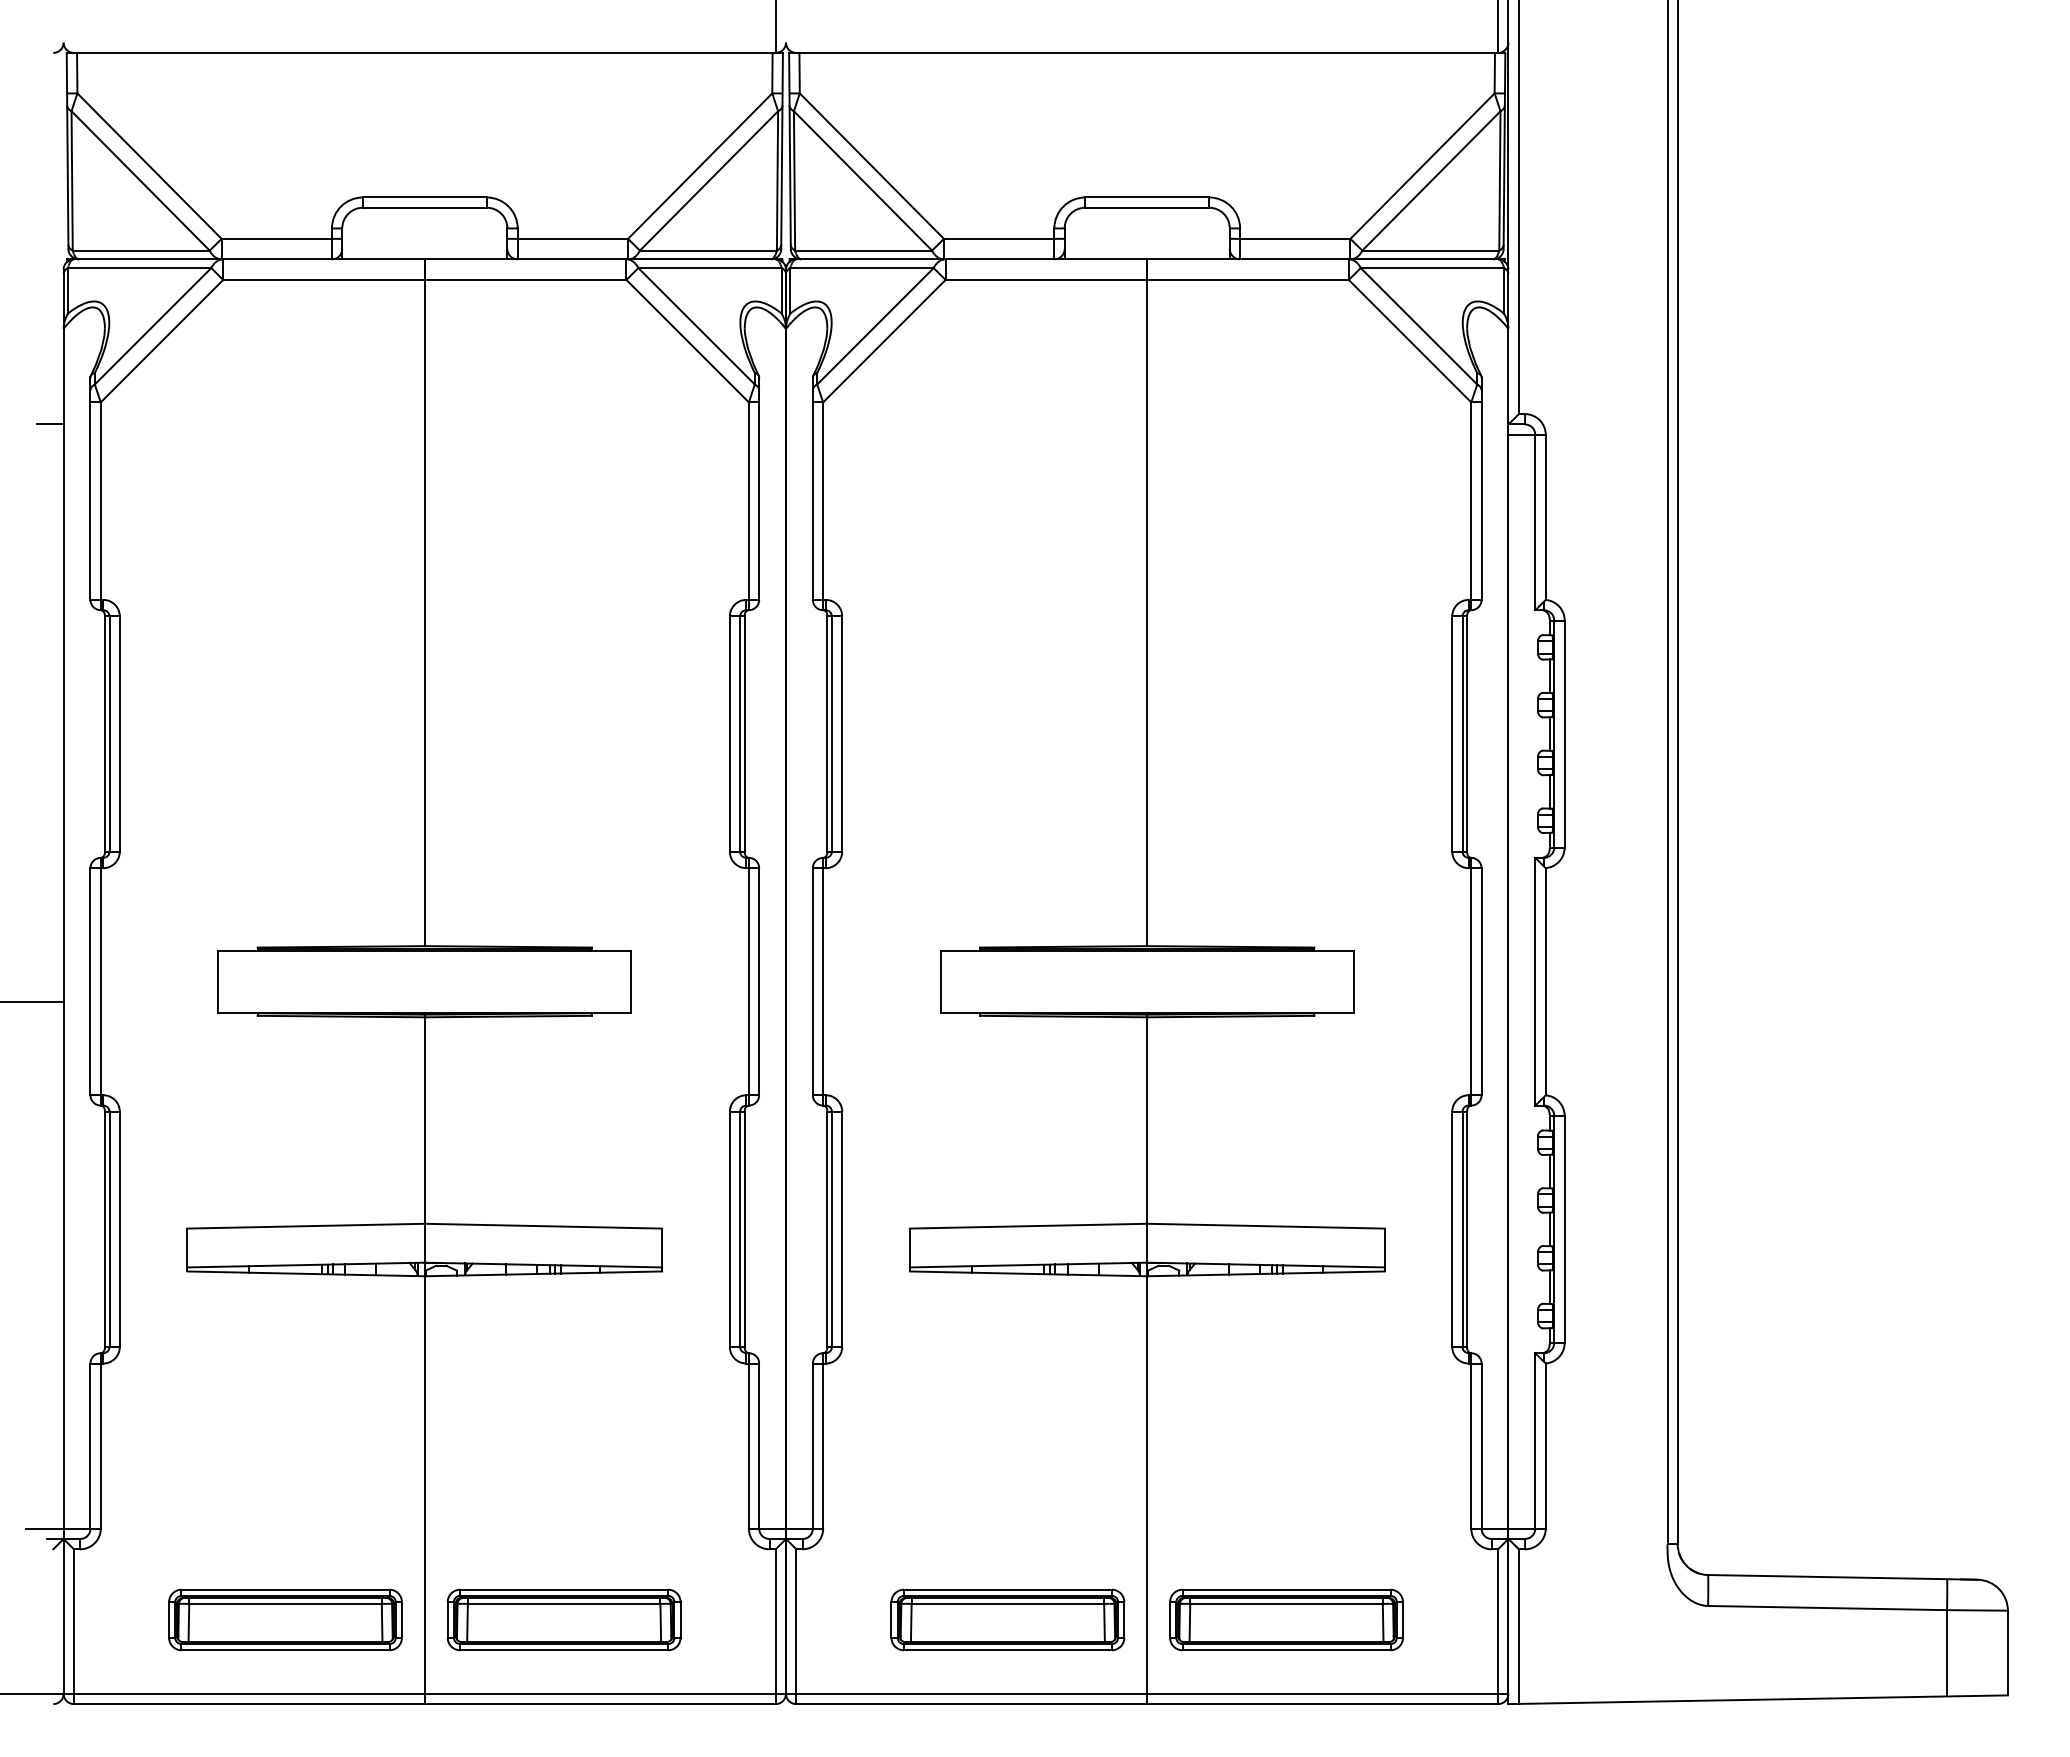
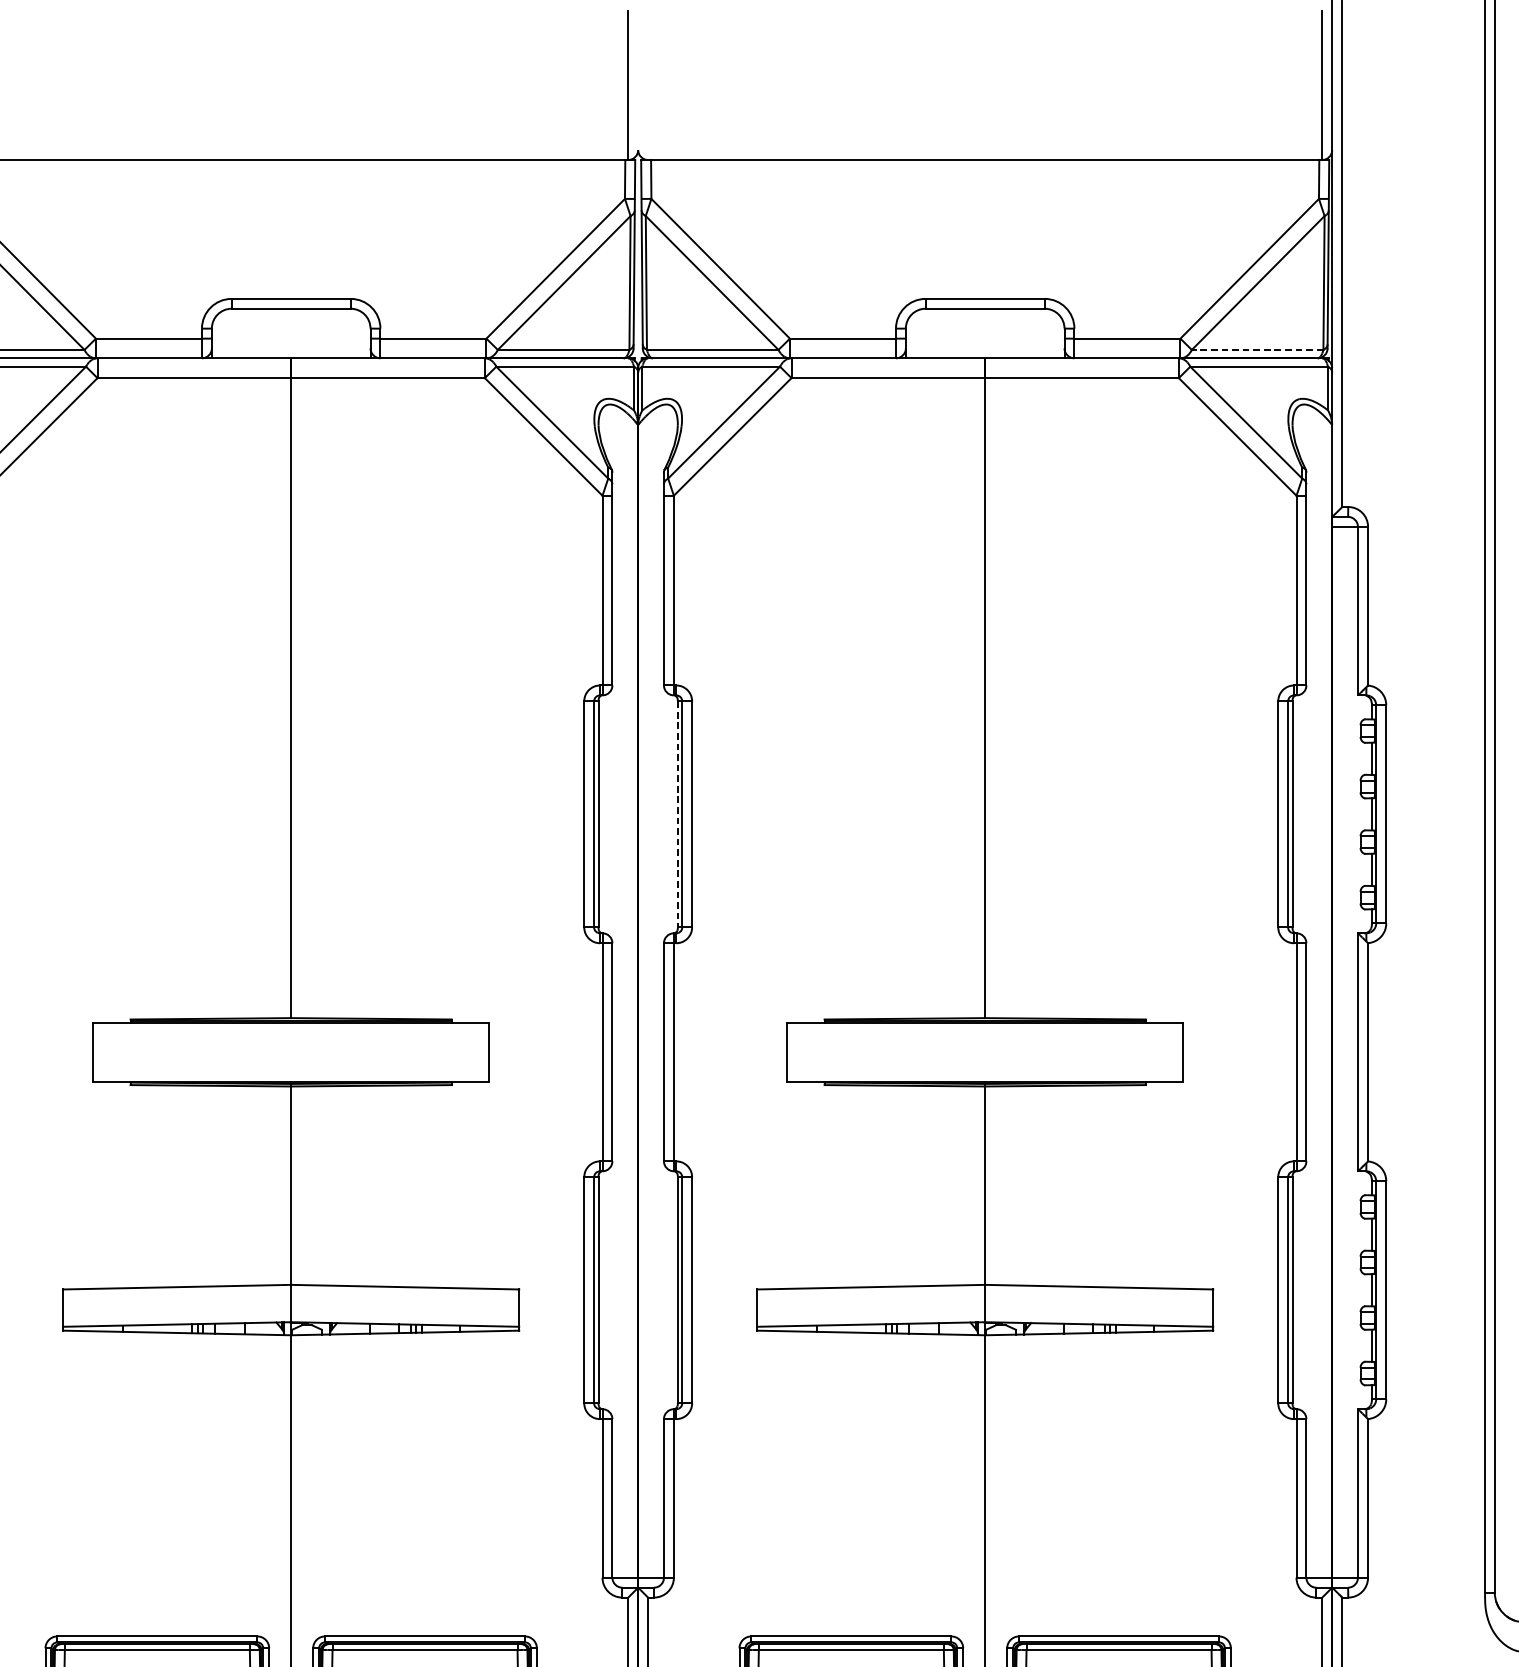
line: (1430, 250) -> (1257, 349), solid -> dashed
line: (827, 734) -> (678, 814), solid -> dashed

